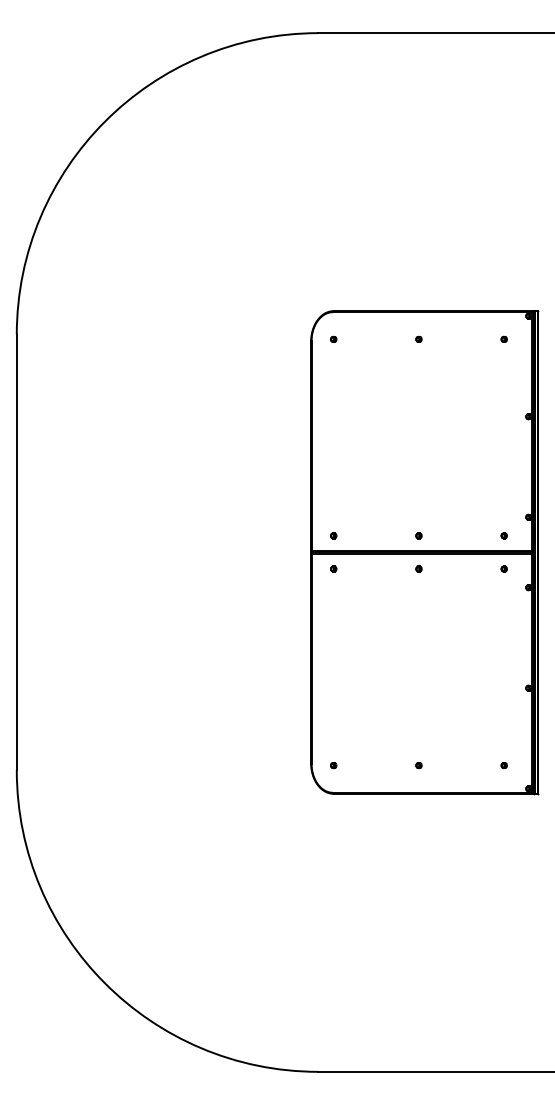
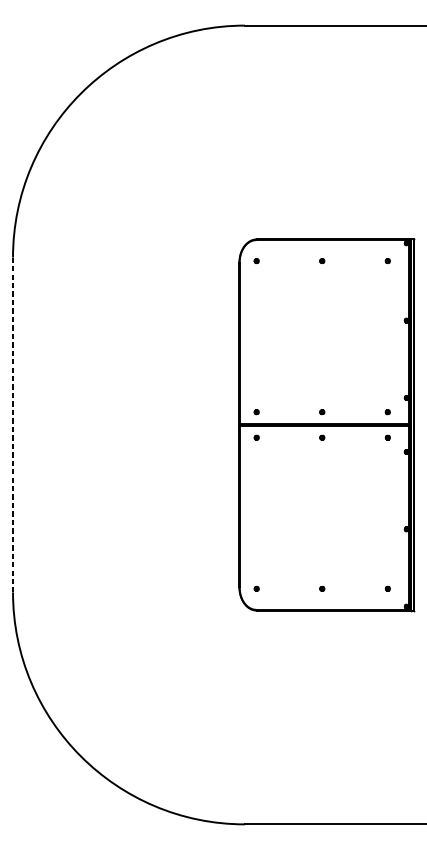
line: (16, 552) -> (12, 425), solid -> dashed

